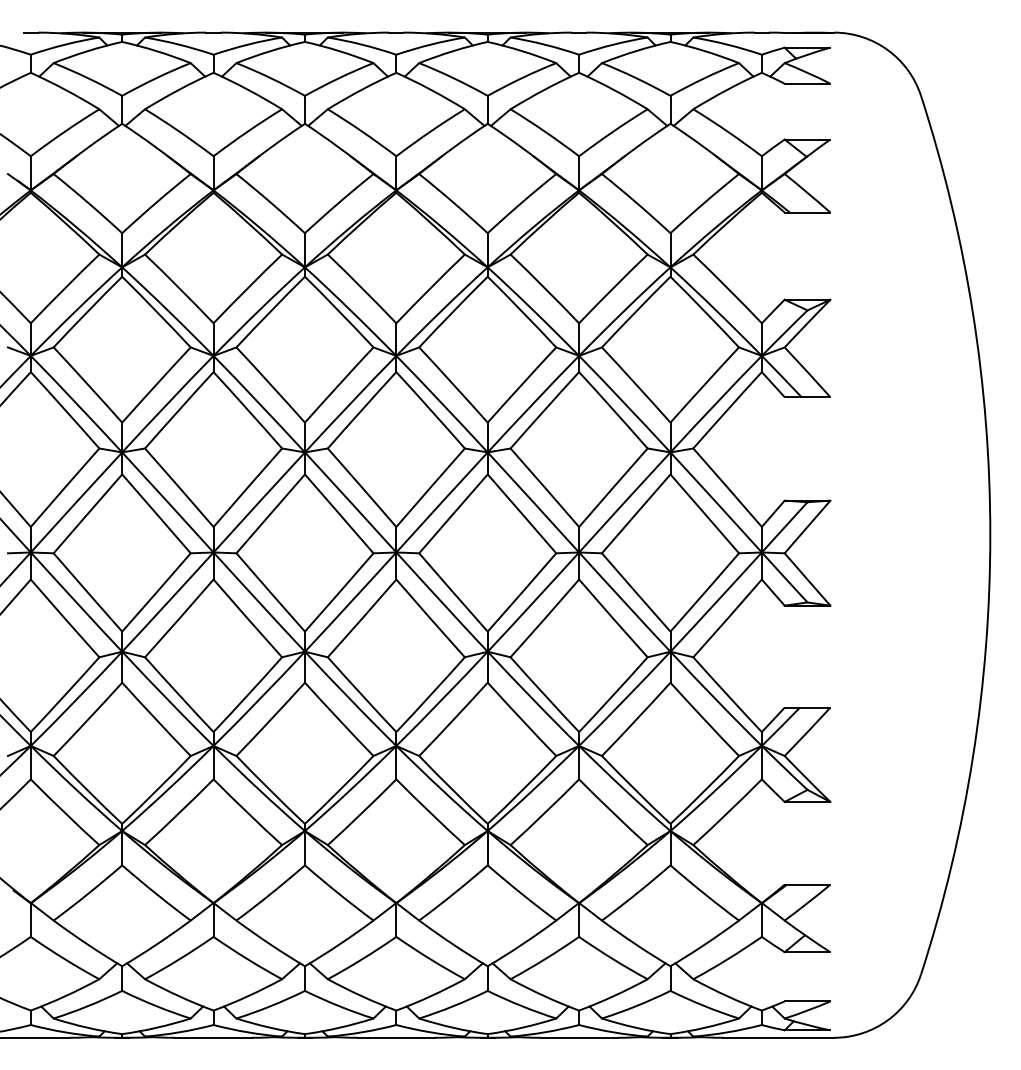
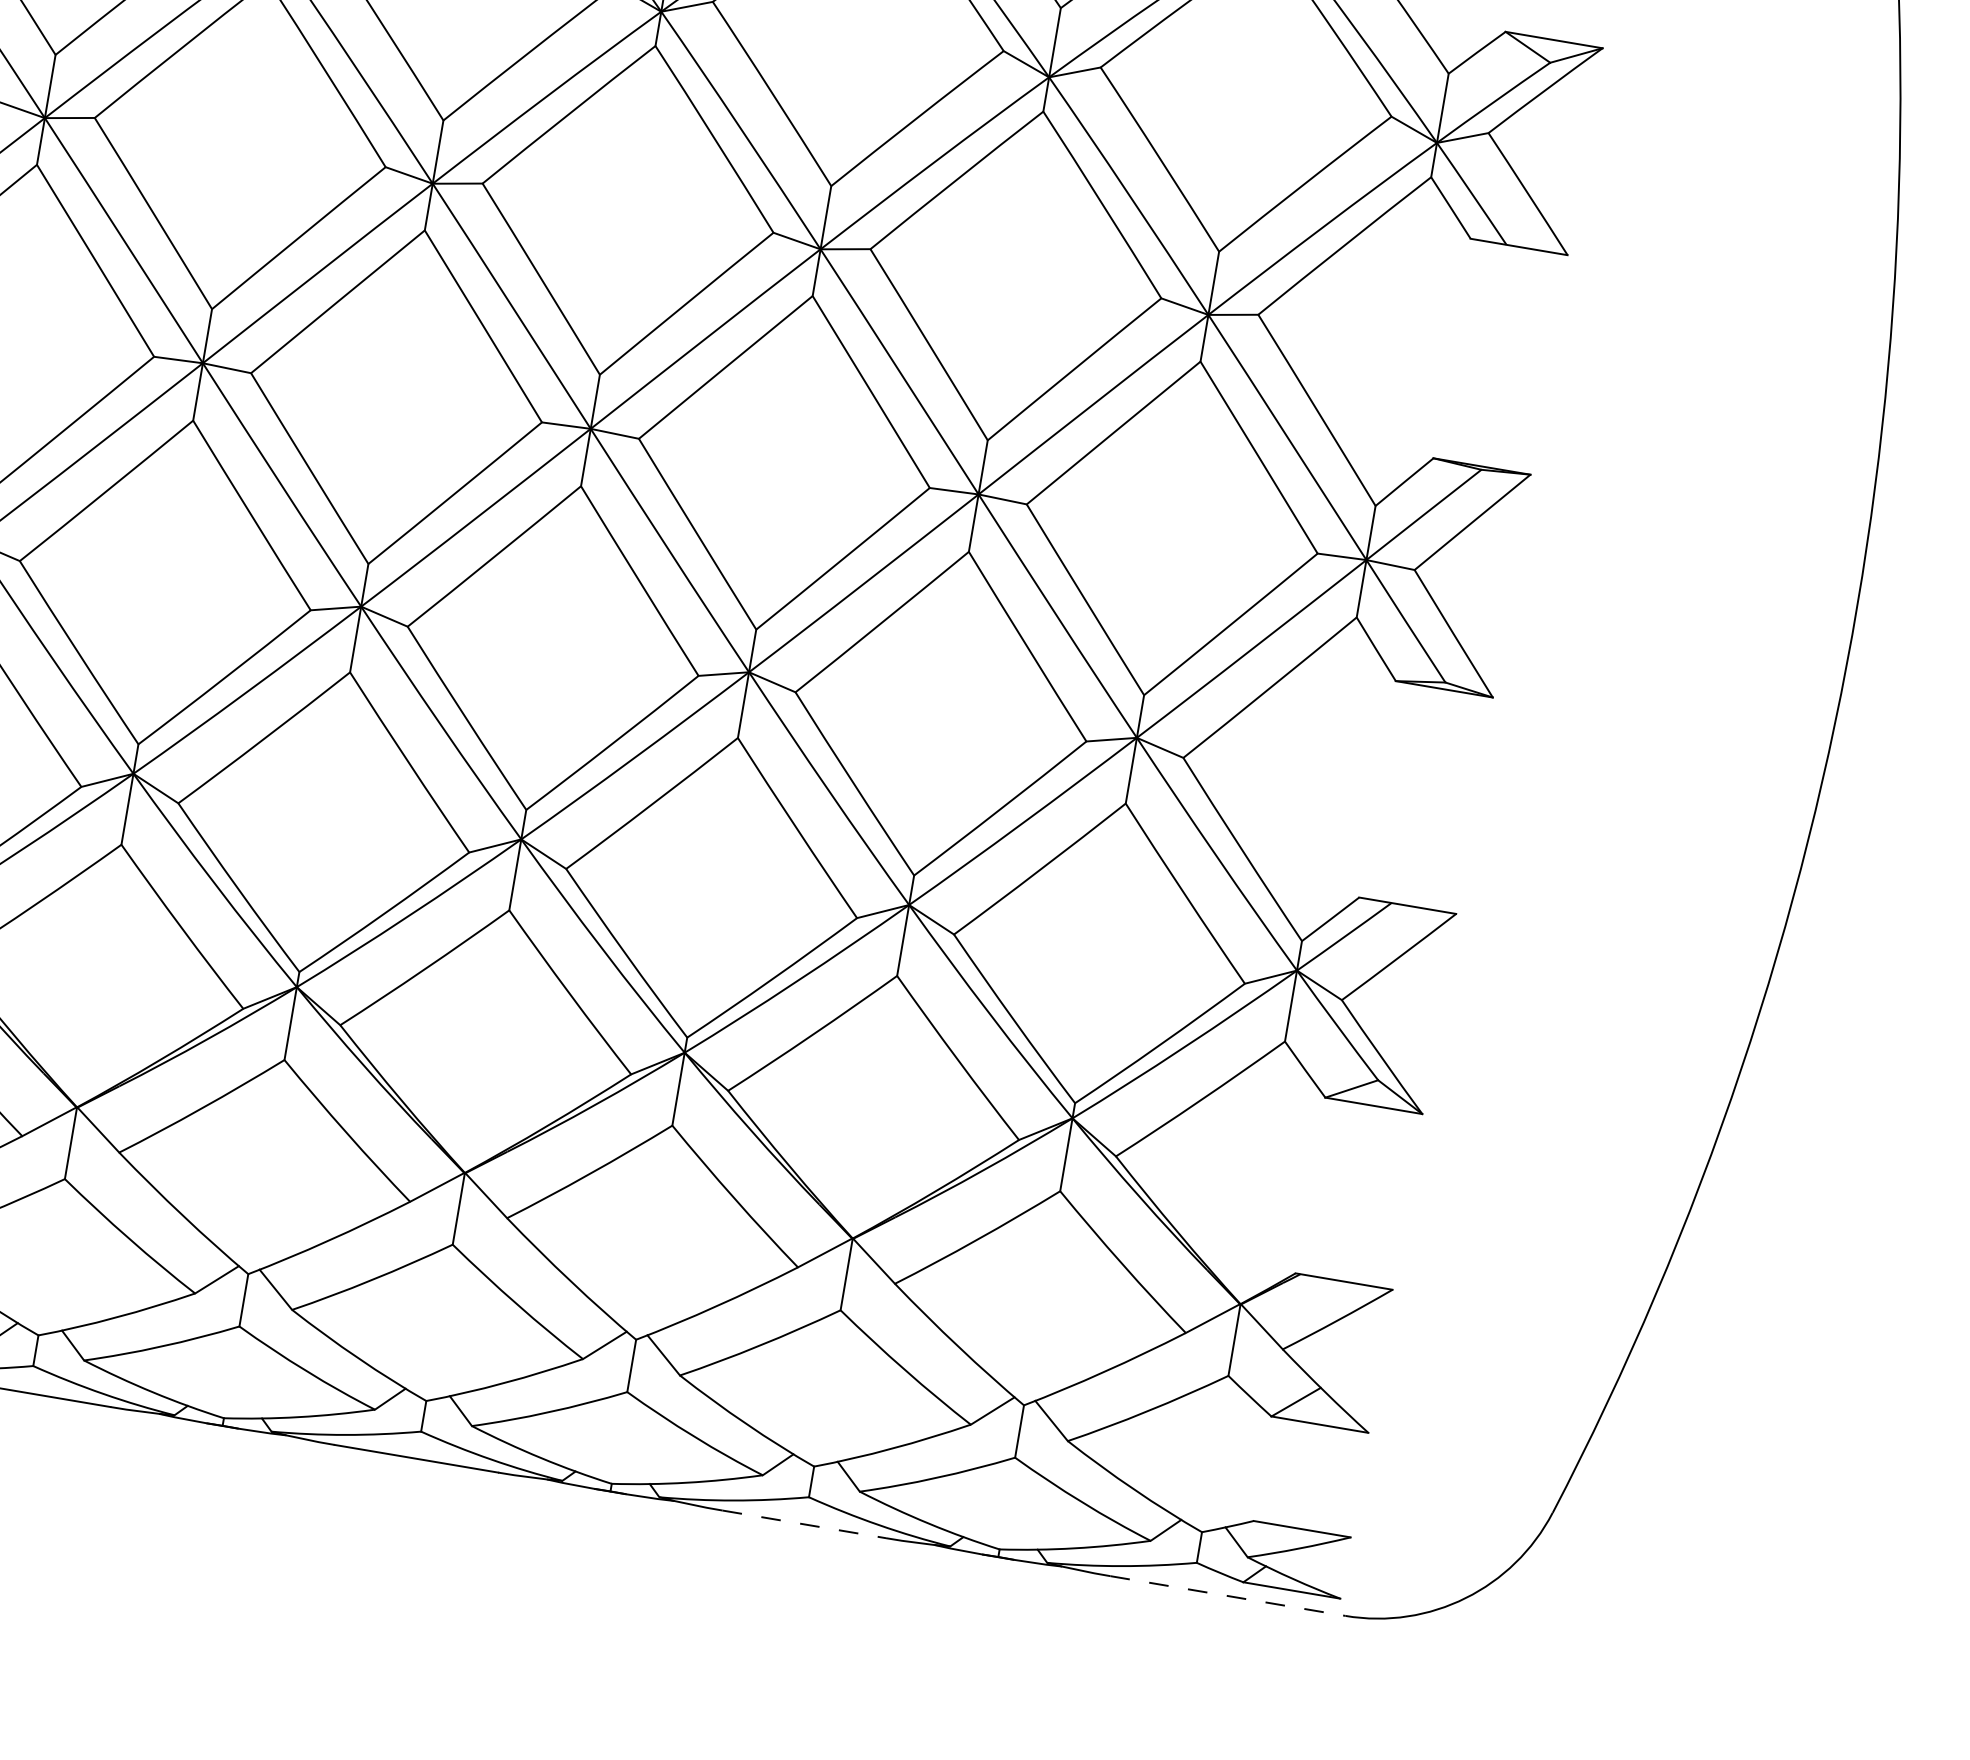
line: (579, 1037) -> (805, 1523), solid -> dashed
line: (779, 1037) -> (1229, 1595), solid -> dashed

